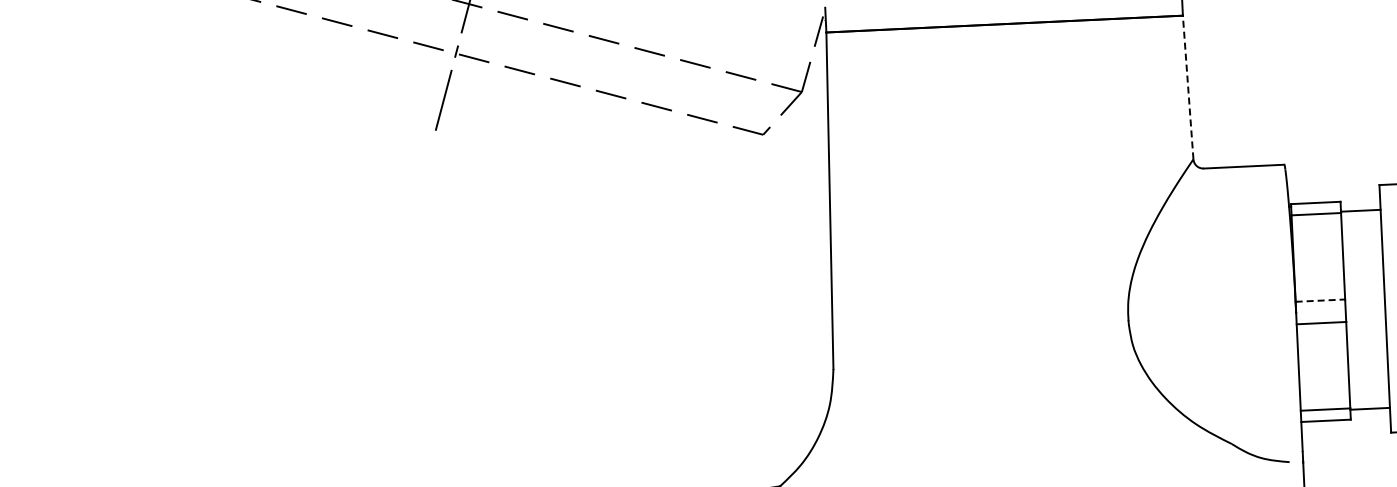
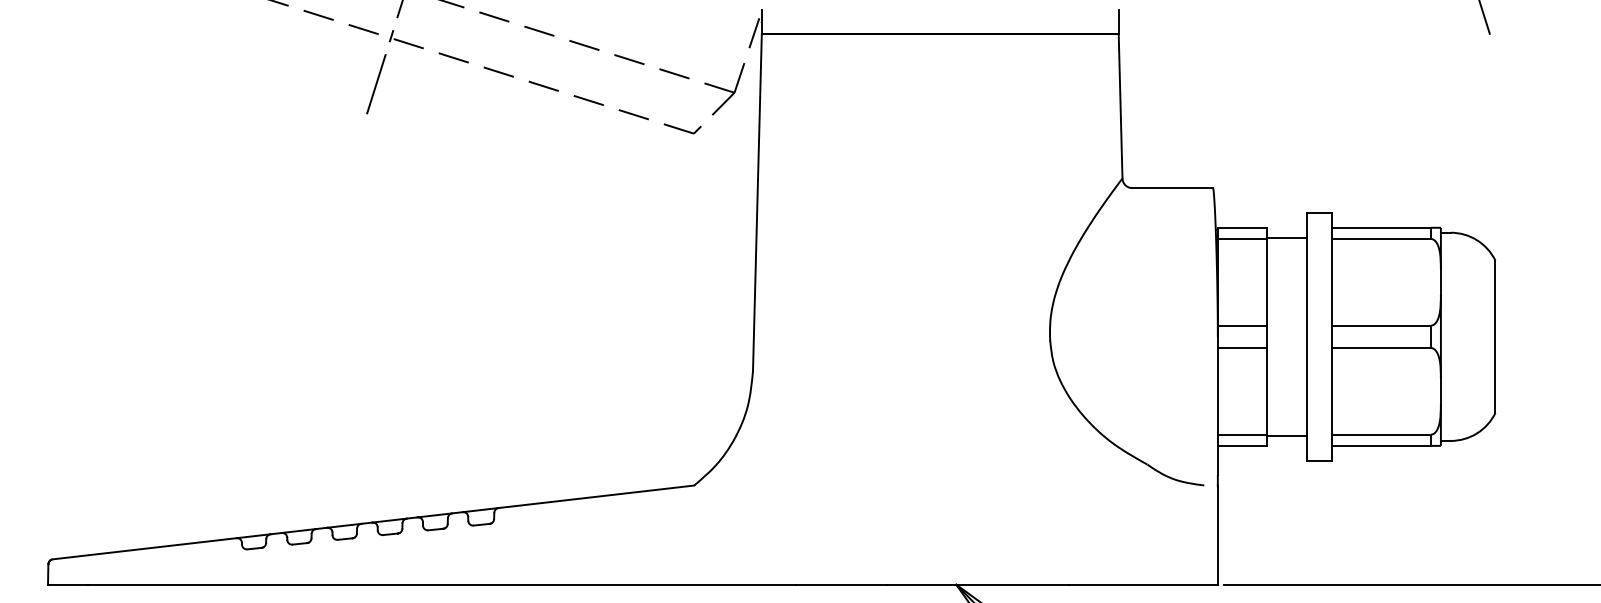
line: (1188, 86) -> (1120, 105), dashed -> solid
line: (1320, 300) -> (1242, 325), dashed -> solid

